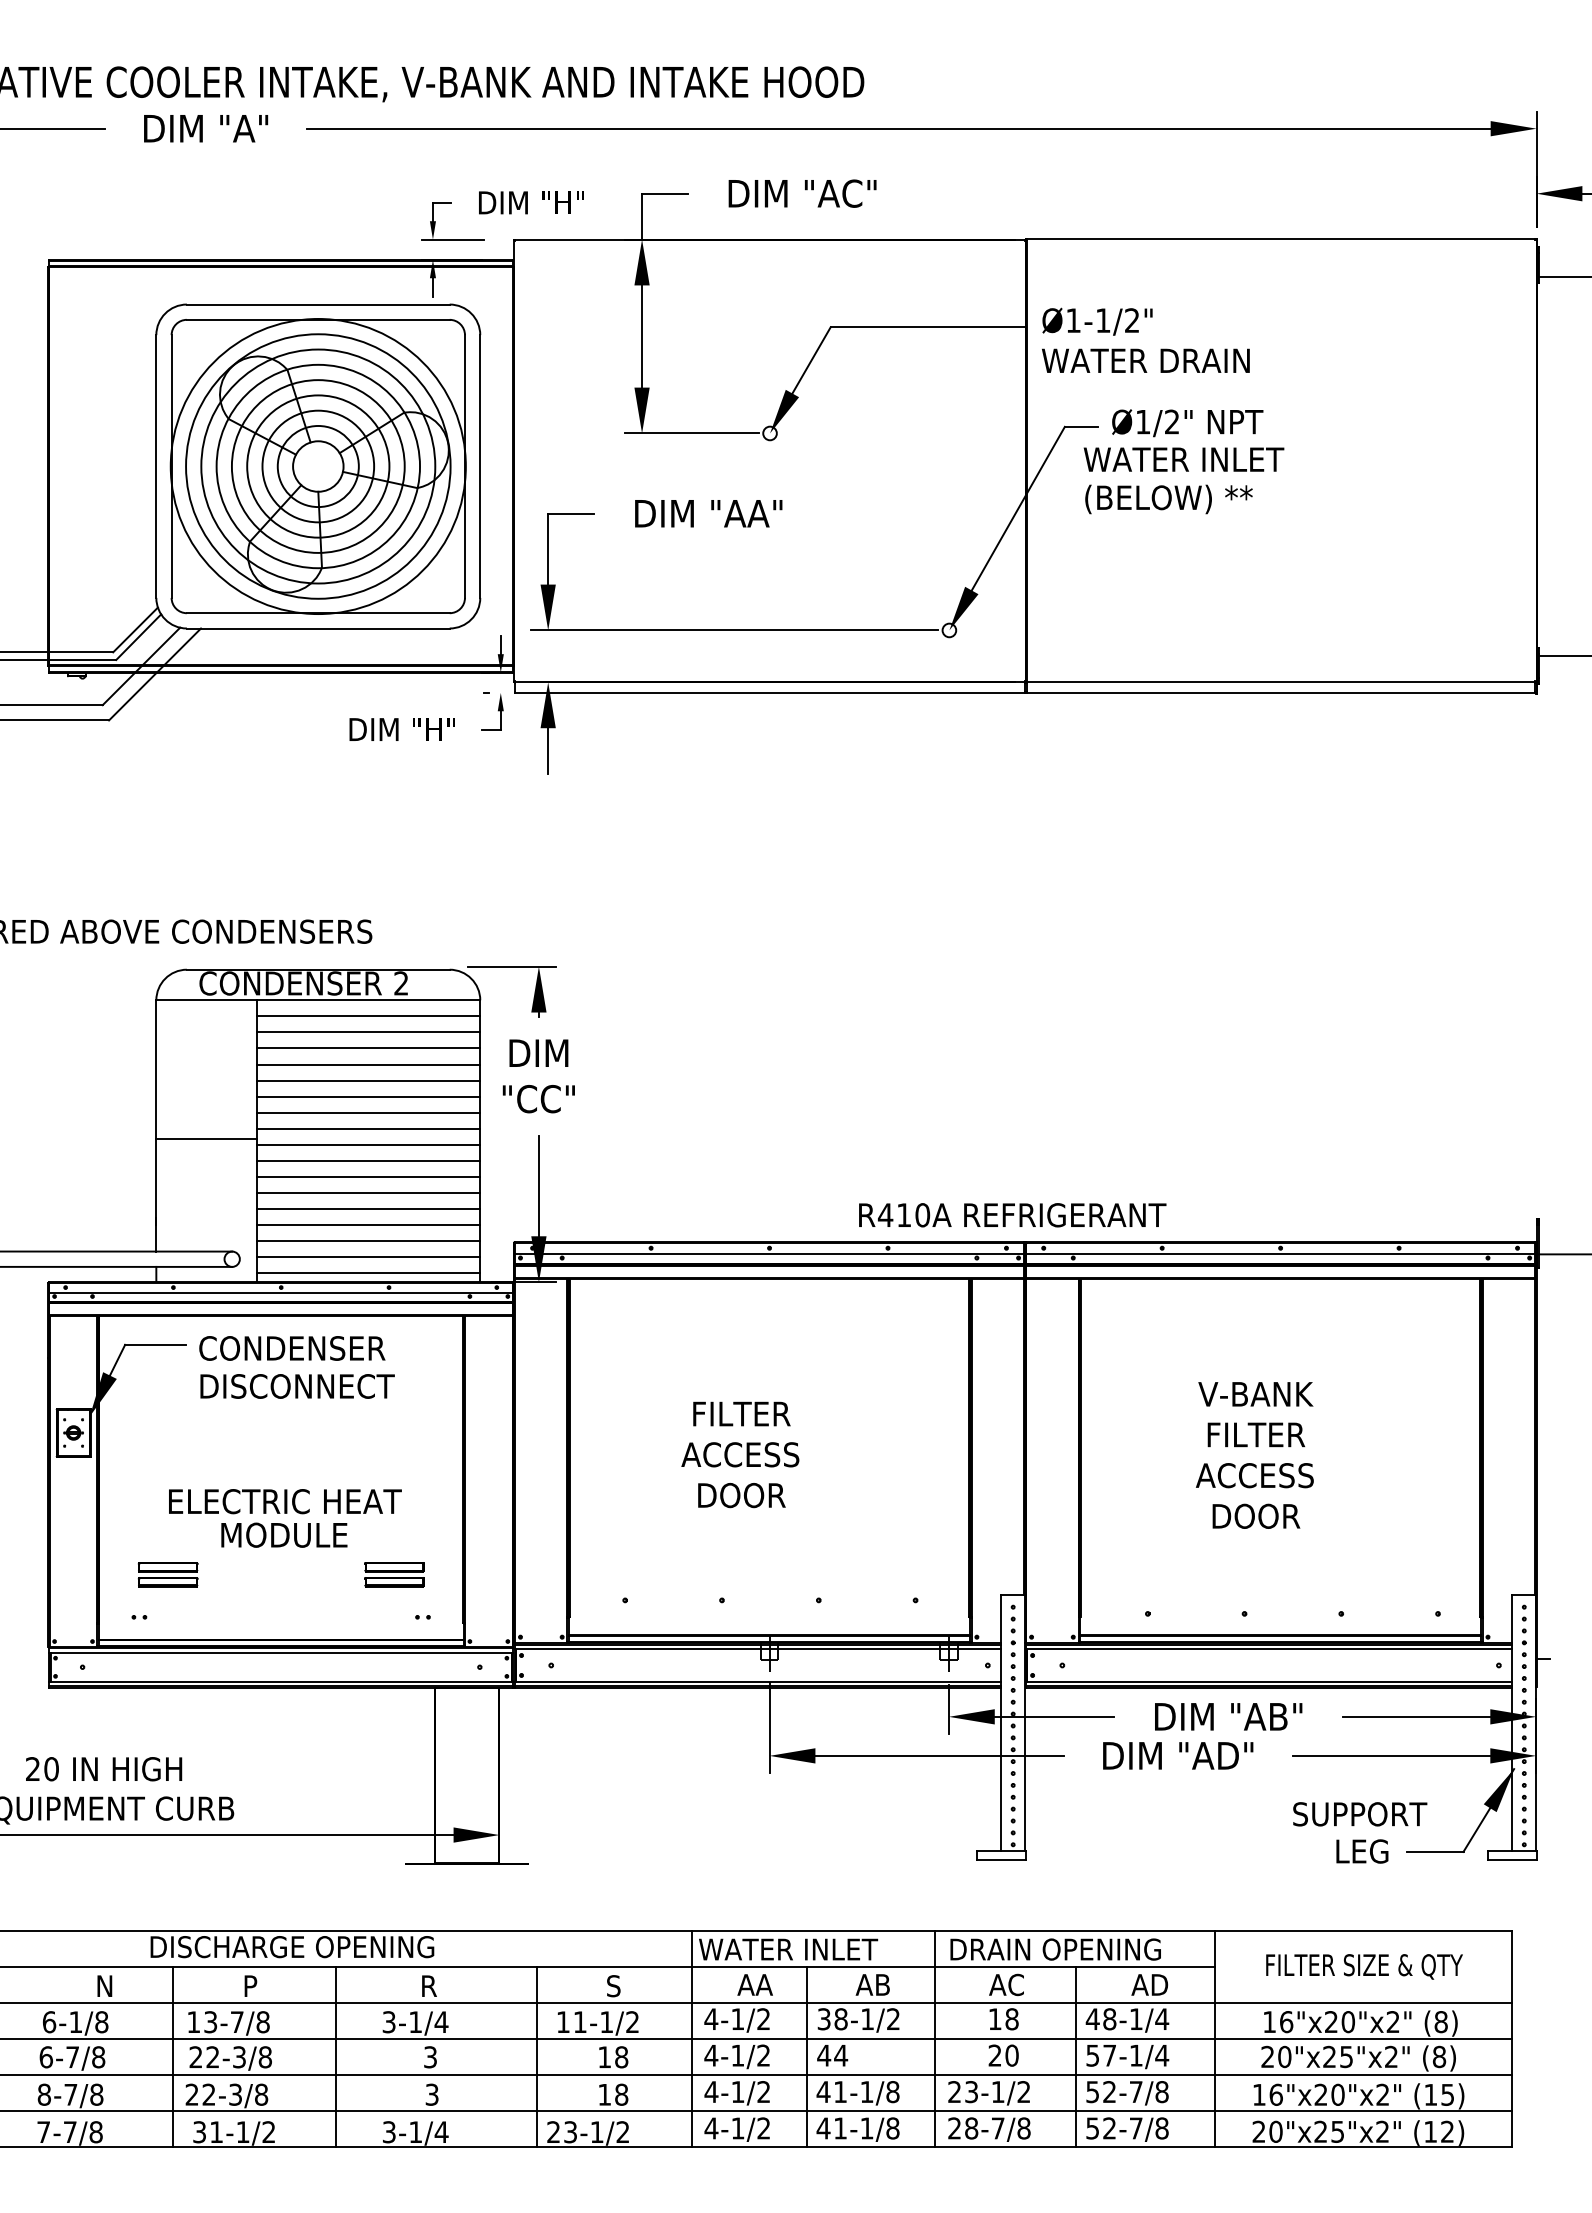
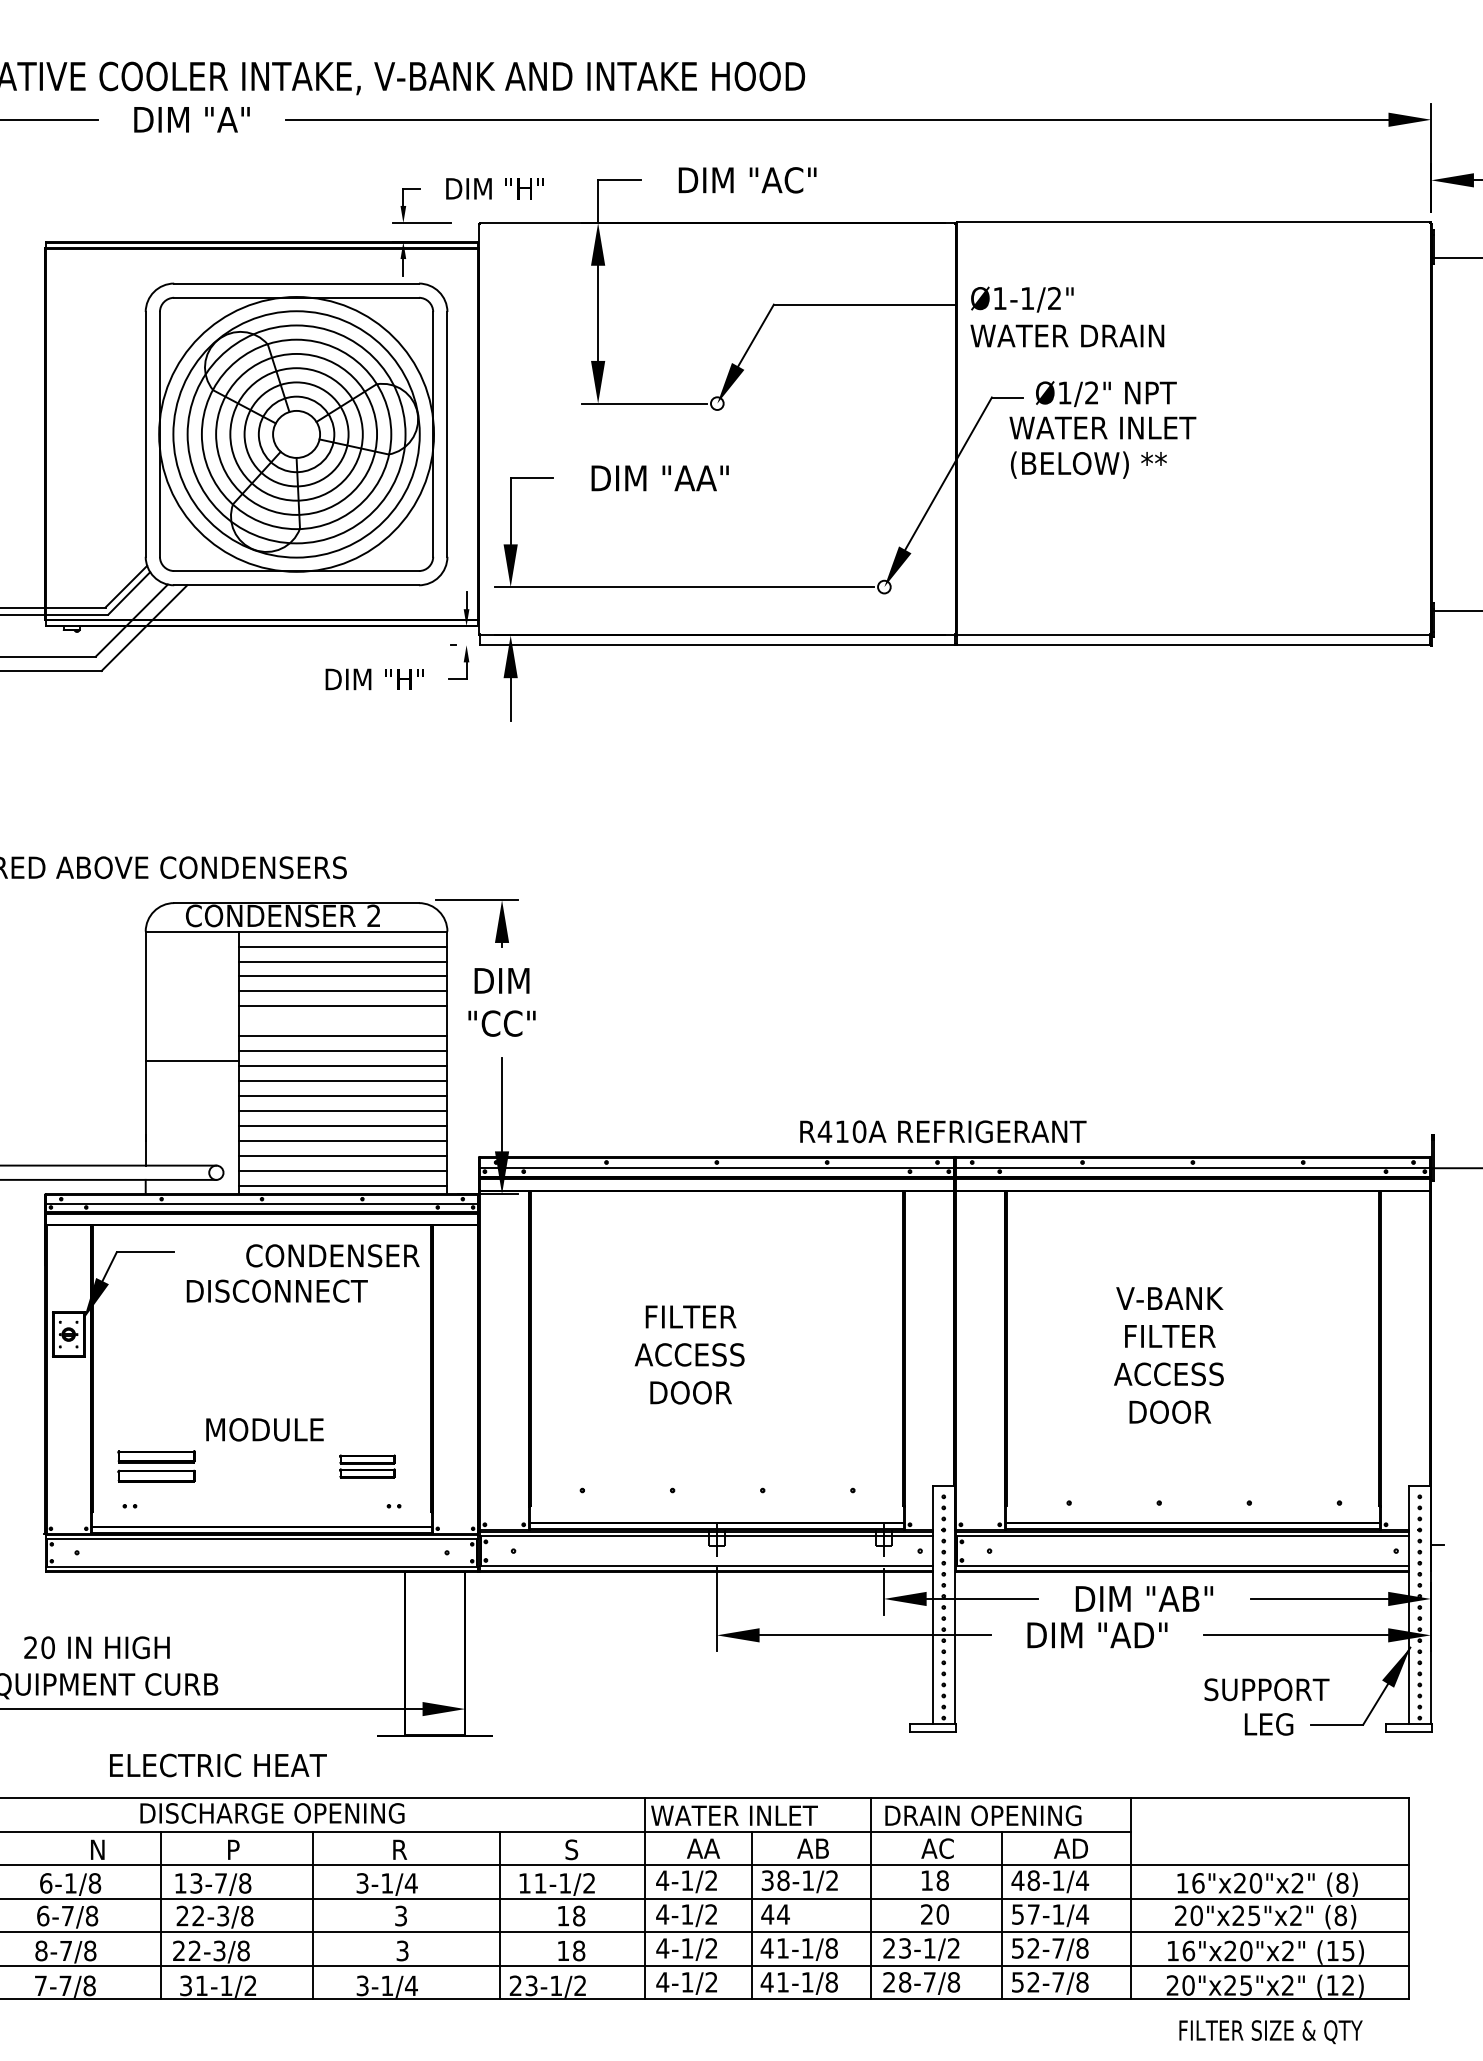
line: (368, 1096) -> (343, 1021), removed
text: (292, 1348) -> (333, 1255), moved
text: (285, 1501) -> (218, 1765), moved
part: (167, 1574) -> (156, 1466), size x1.4
text: (1364, 1966) -> (1271, 2031), moved

